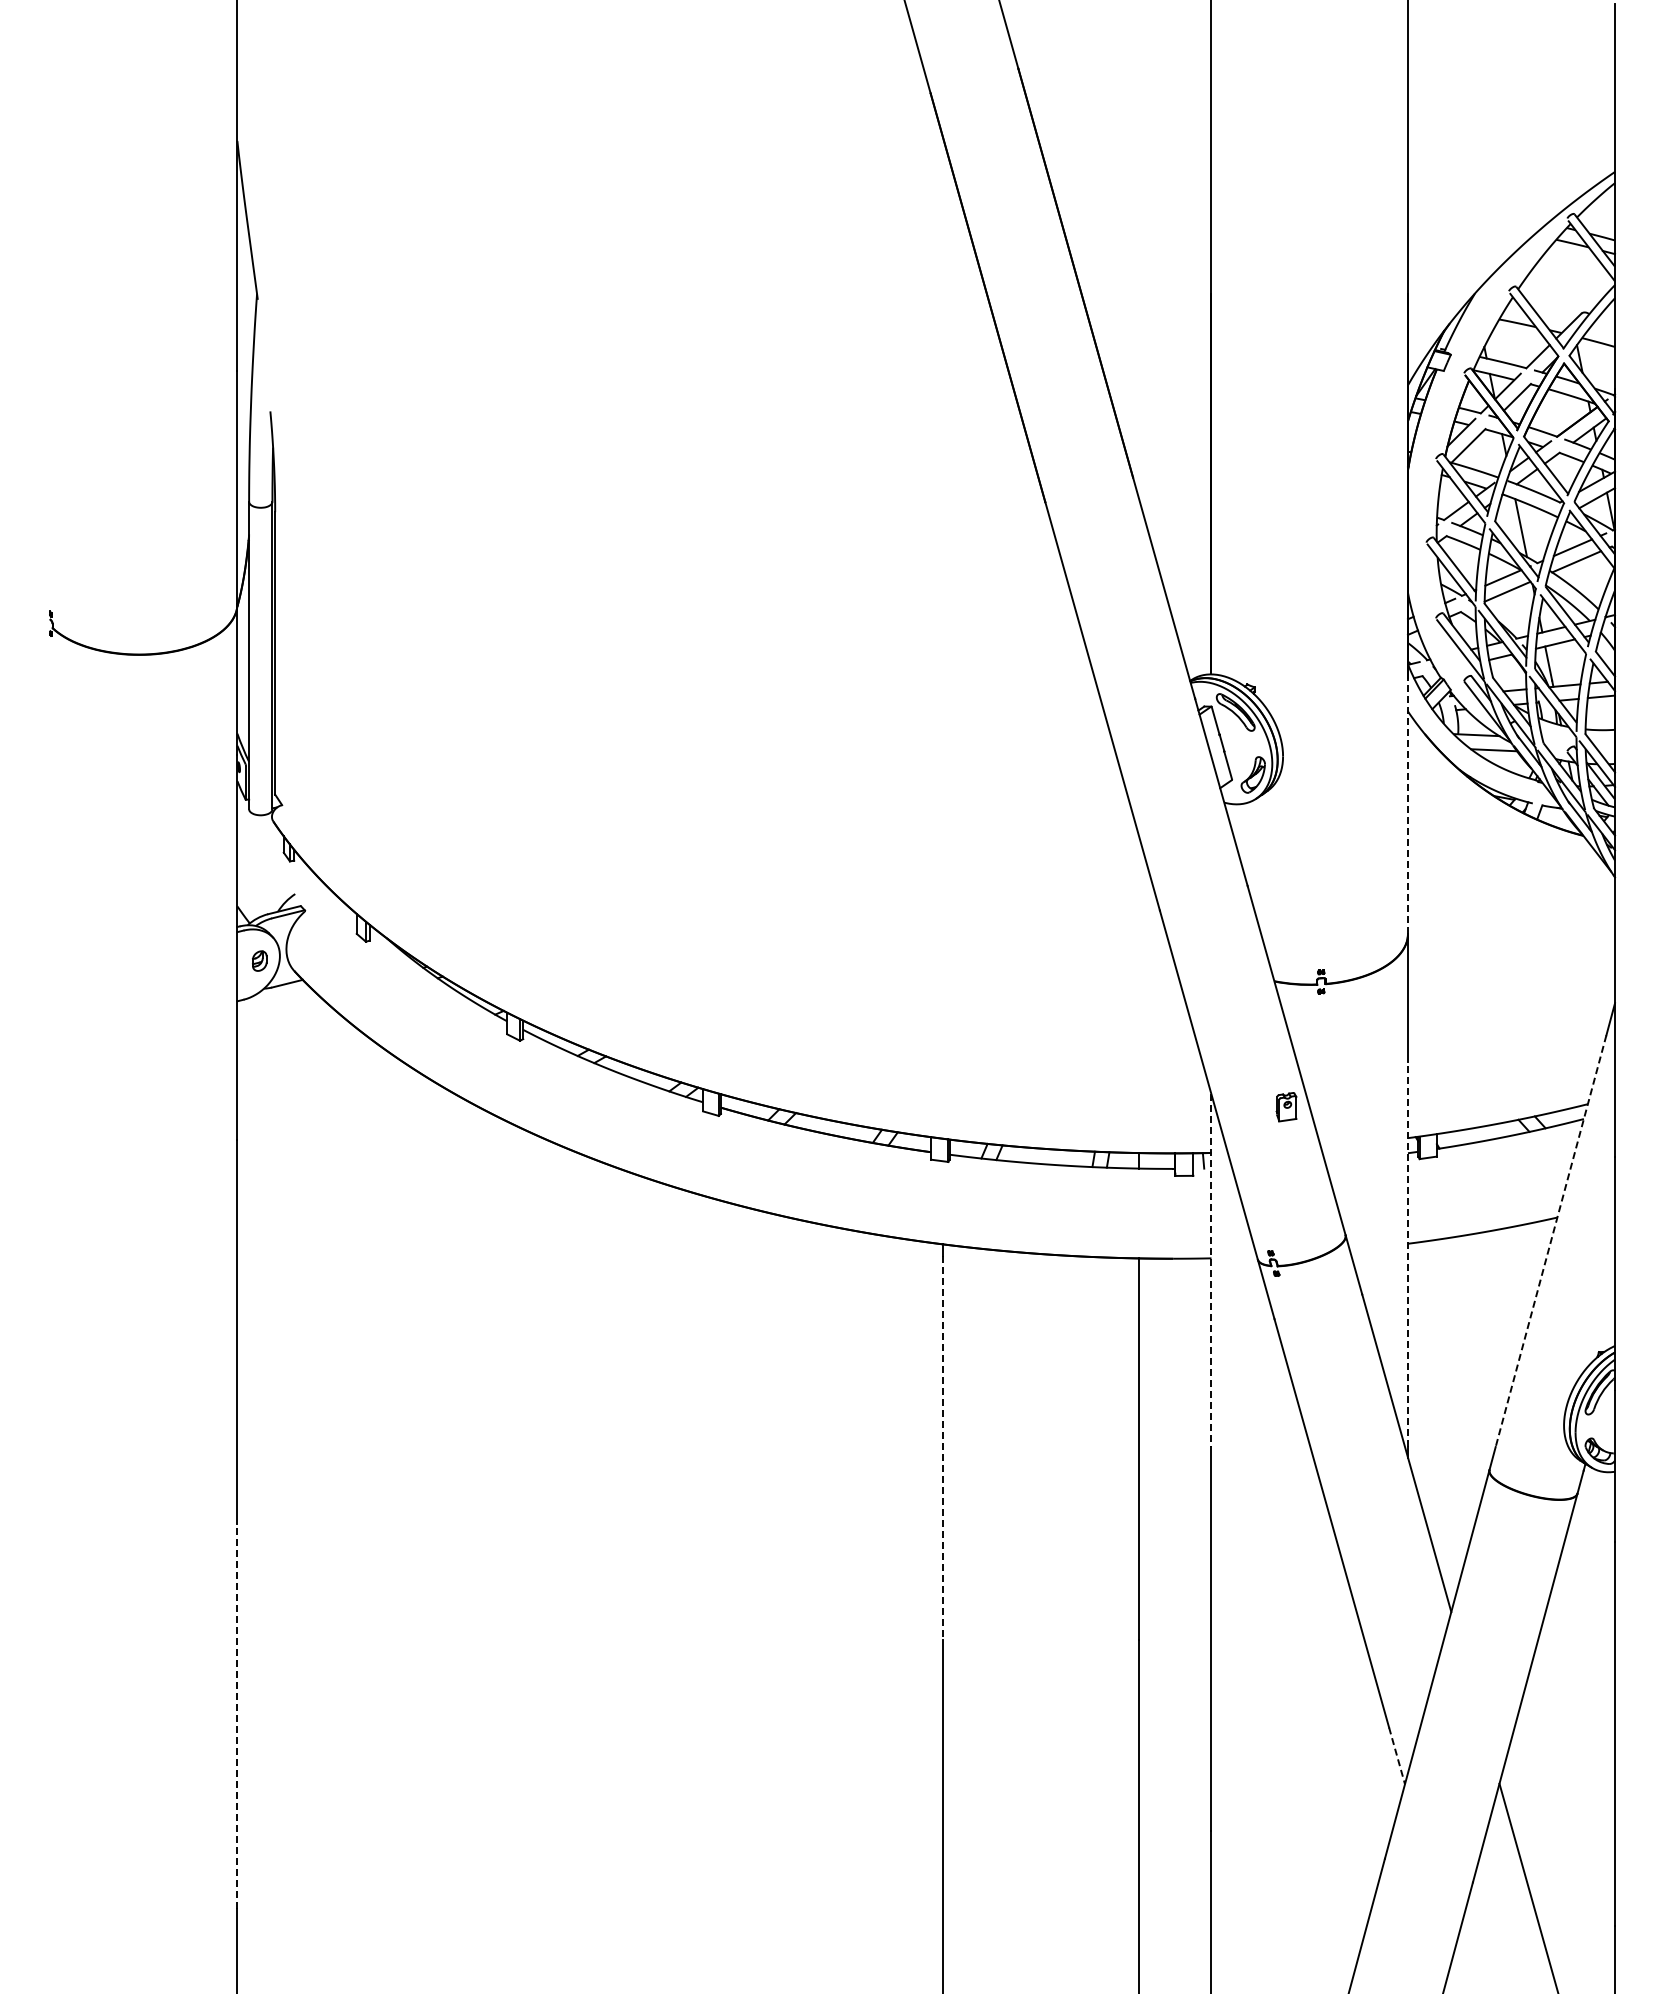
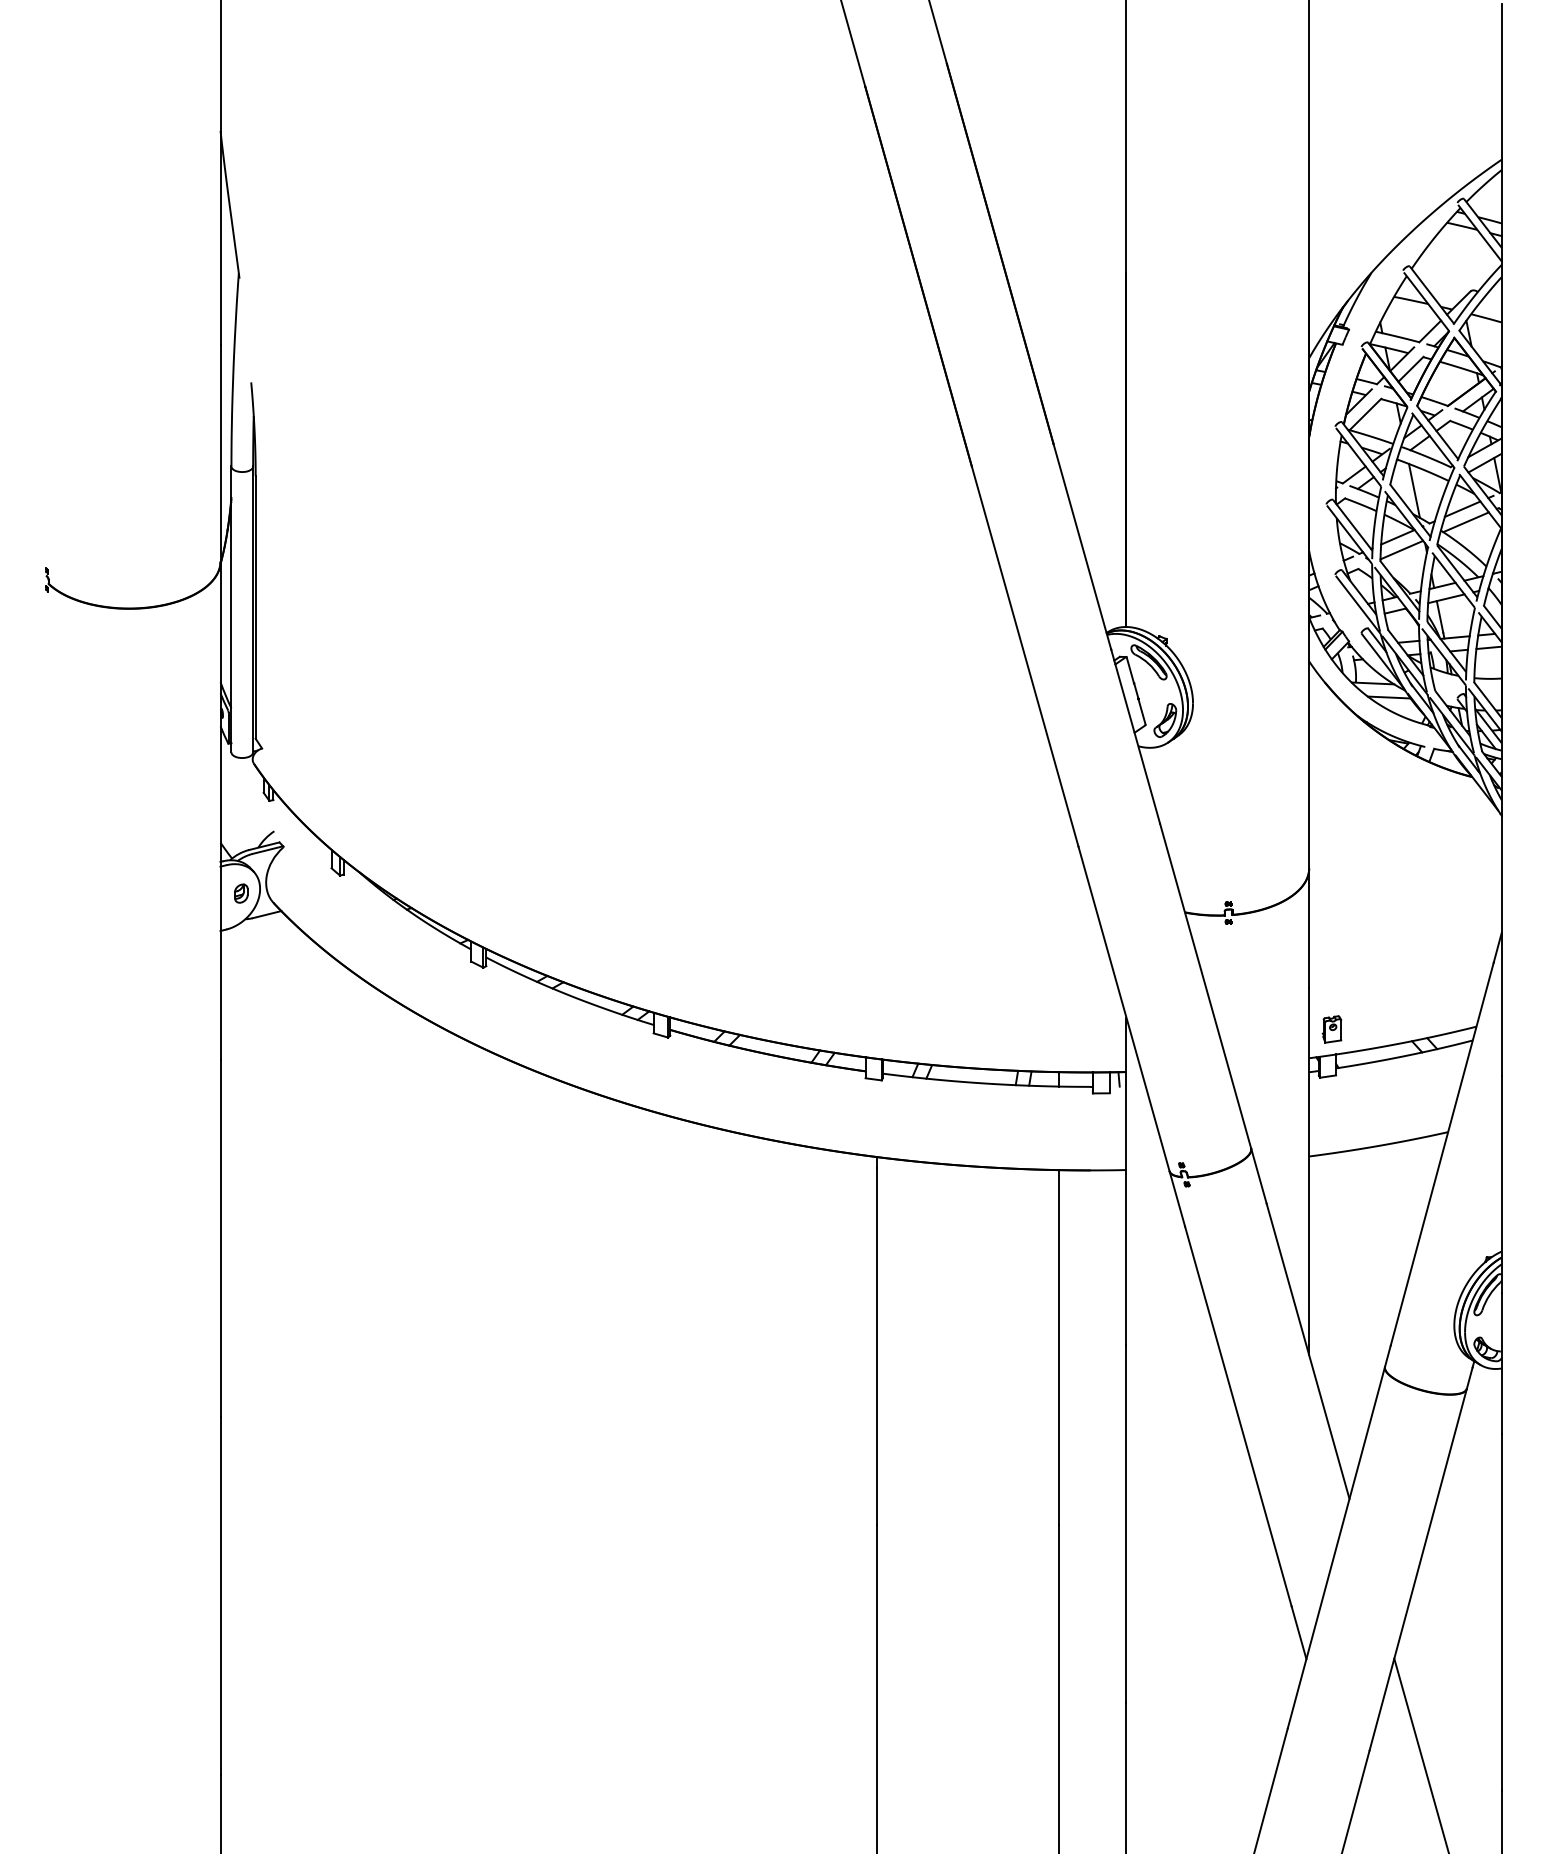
line: (1407, 805) -> (1308, 748), dashed -> solid
part: (1286, 1107) -> (1332, 1029), moved
line: (1550, 1241) -> (1441, 1154), dashed -> solid
line: (1407, 1254) -> (1308, 1166), dashed -> solid
line: (1211, 1271) -> (1126, 1182), dashed -> solid
line: (942, 1448) -> (876, 1346), dashed -> solid
line: (237, 1715) -> (220, 1595), dashed -> solid
line: (1397, 1756) -> (1299, 1633), dashed -> solid

